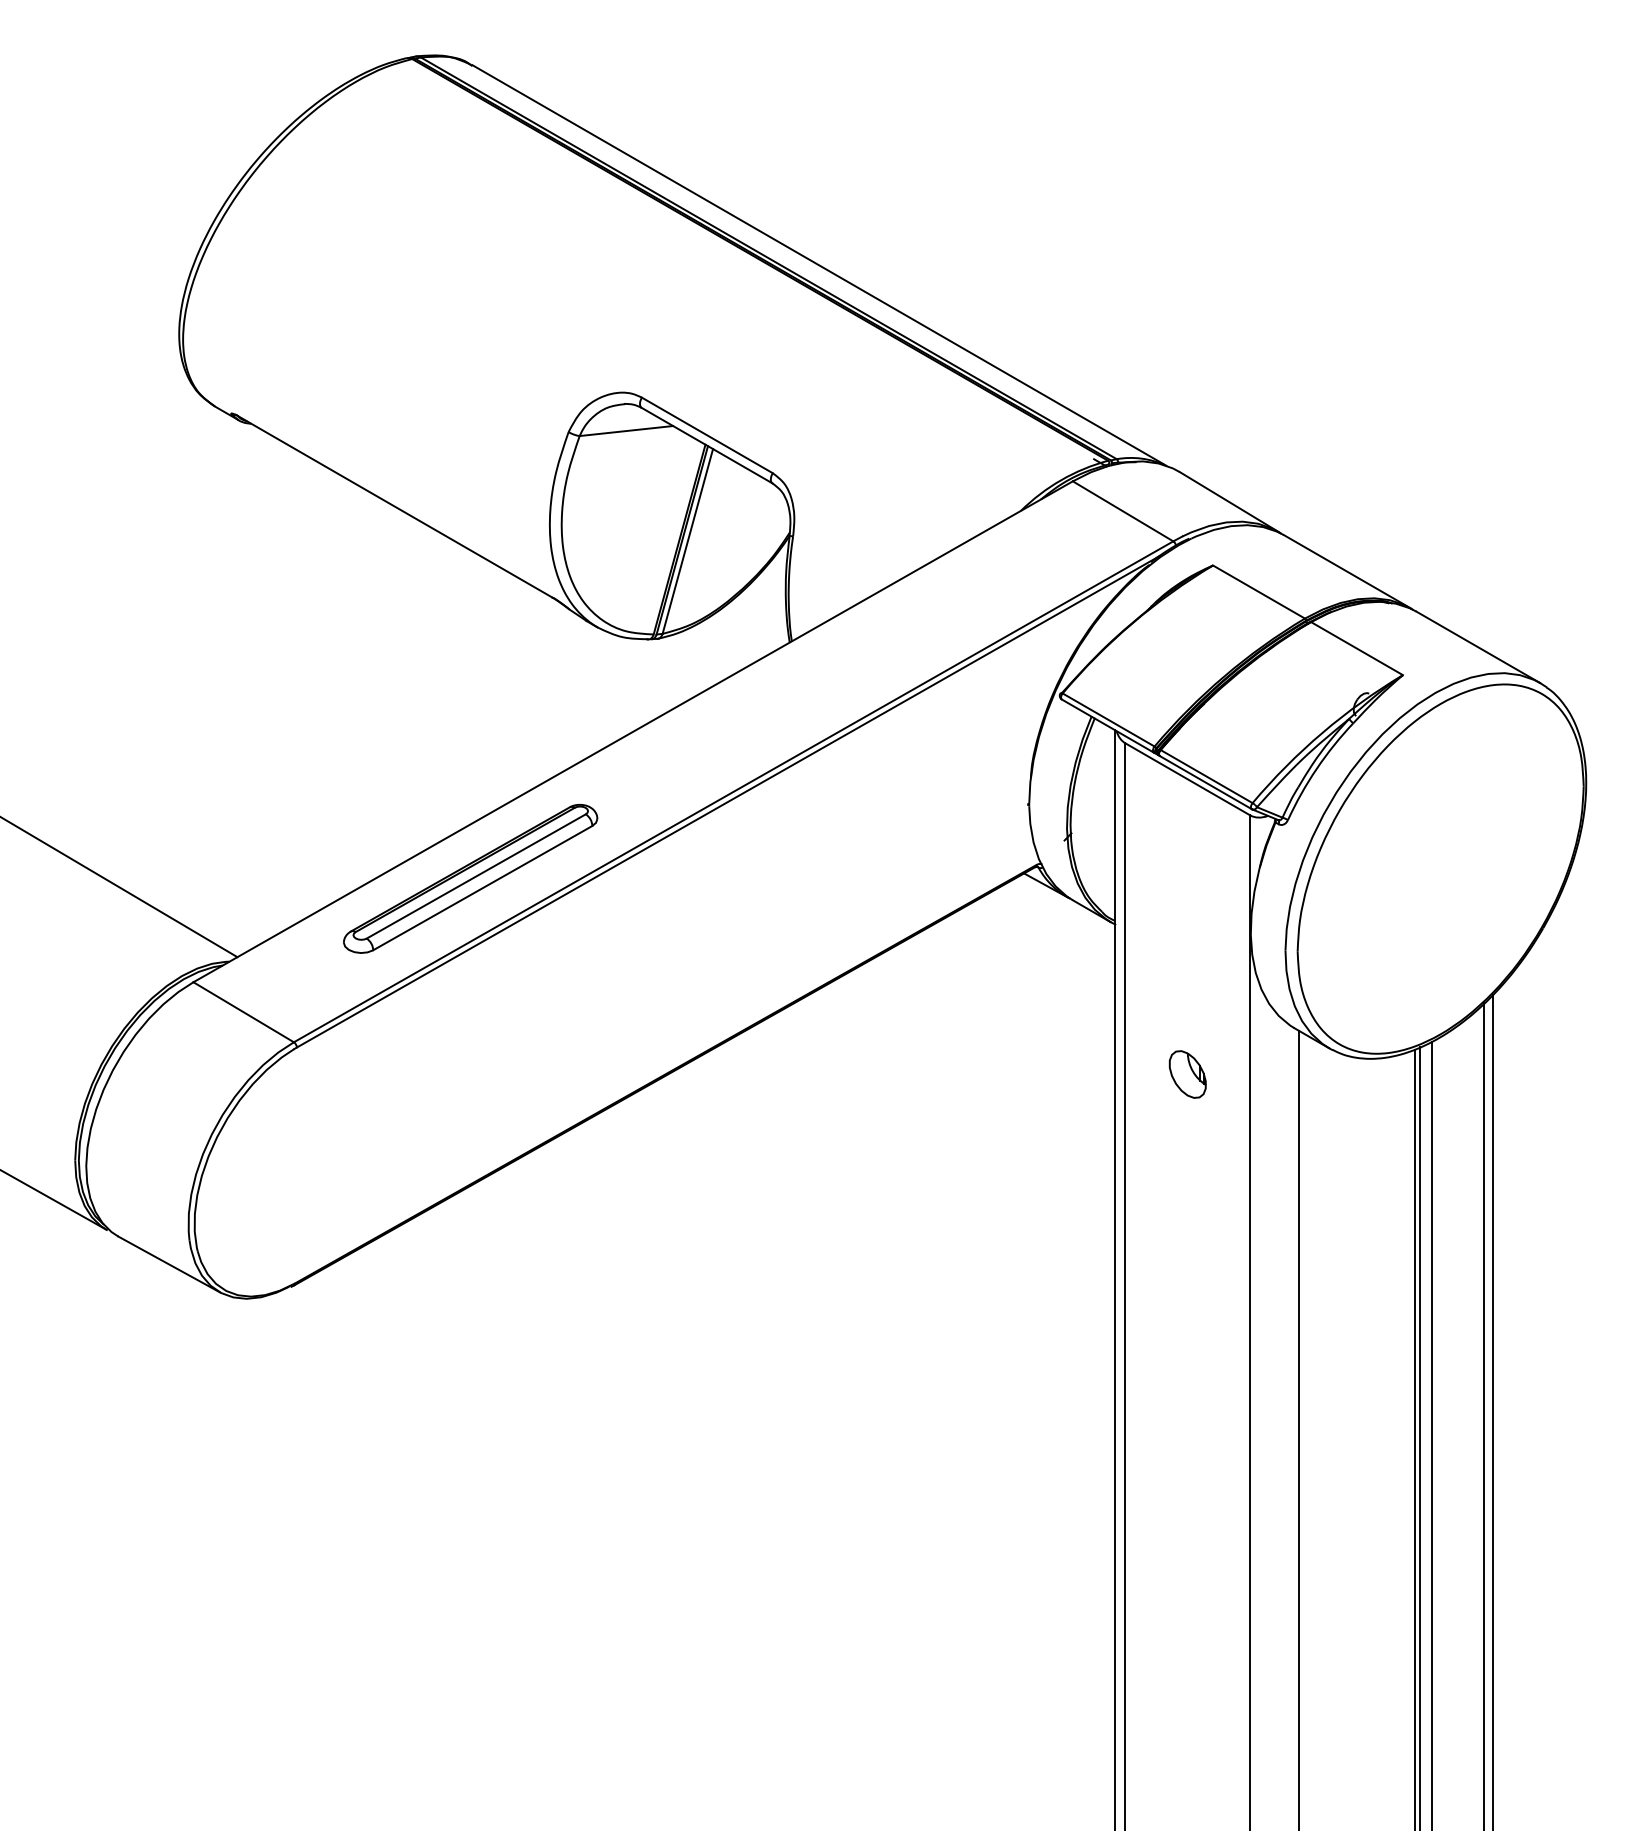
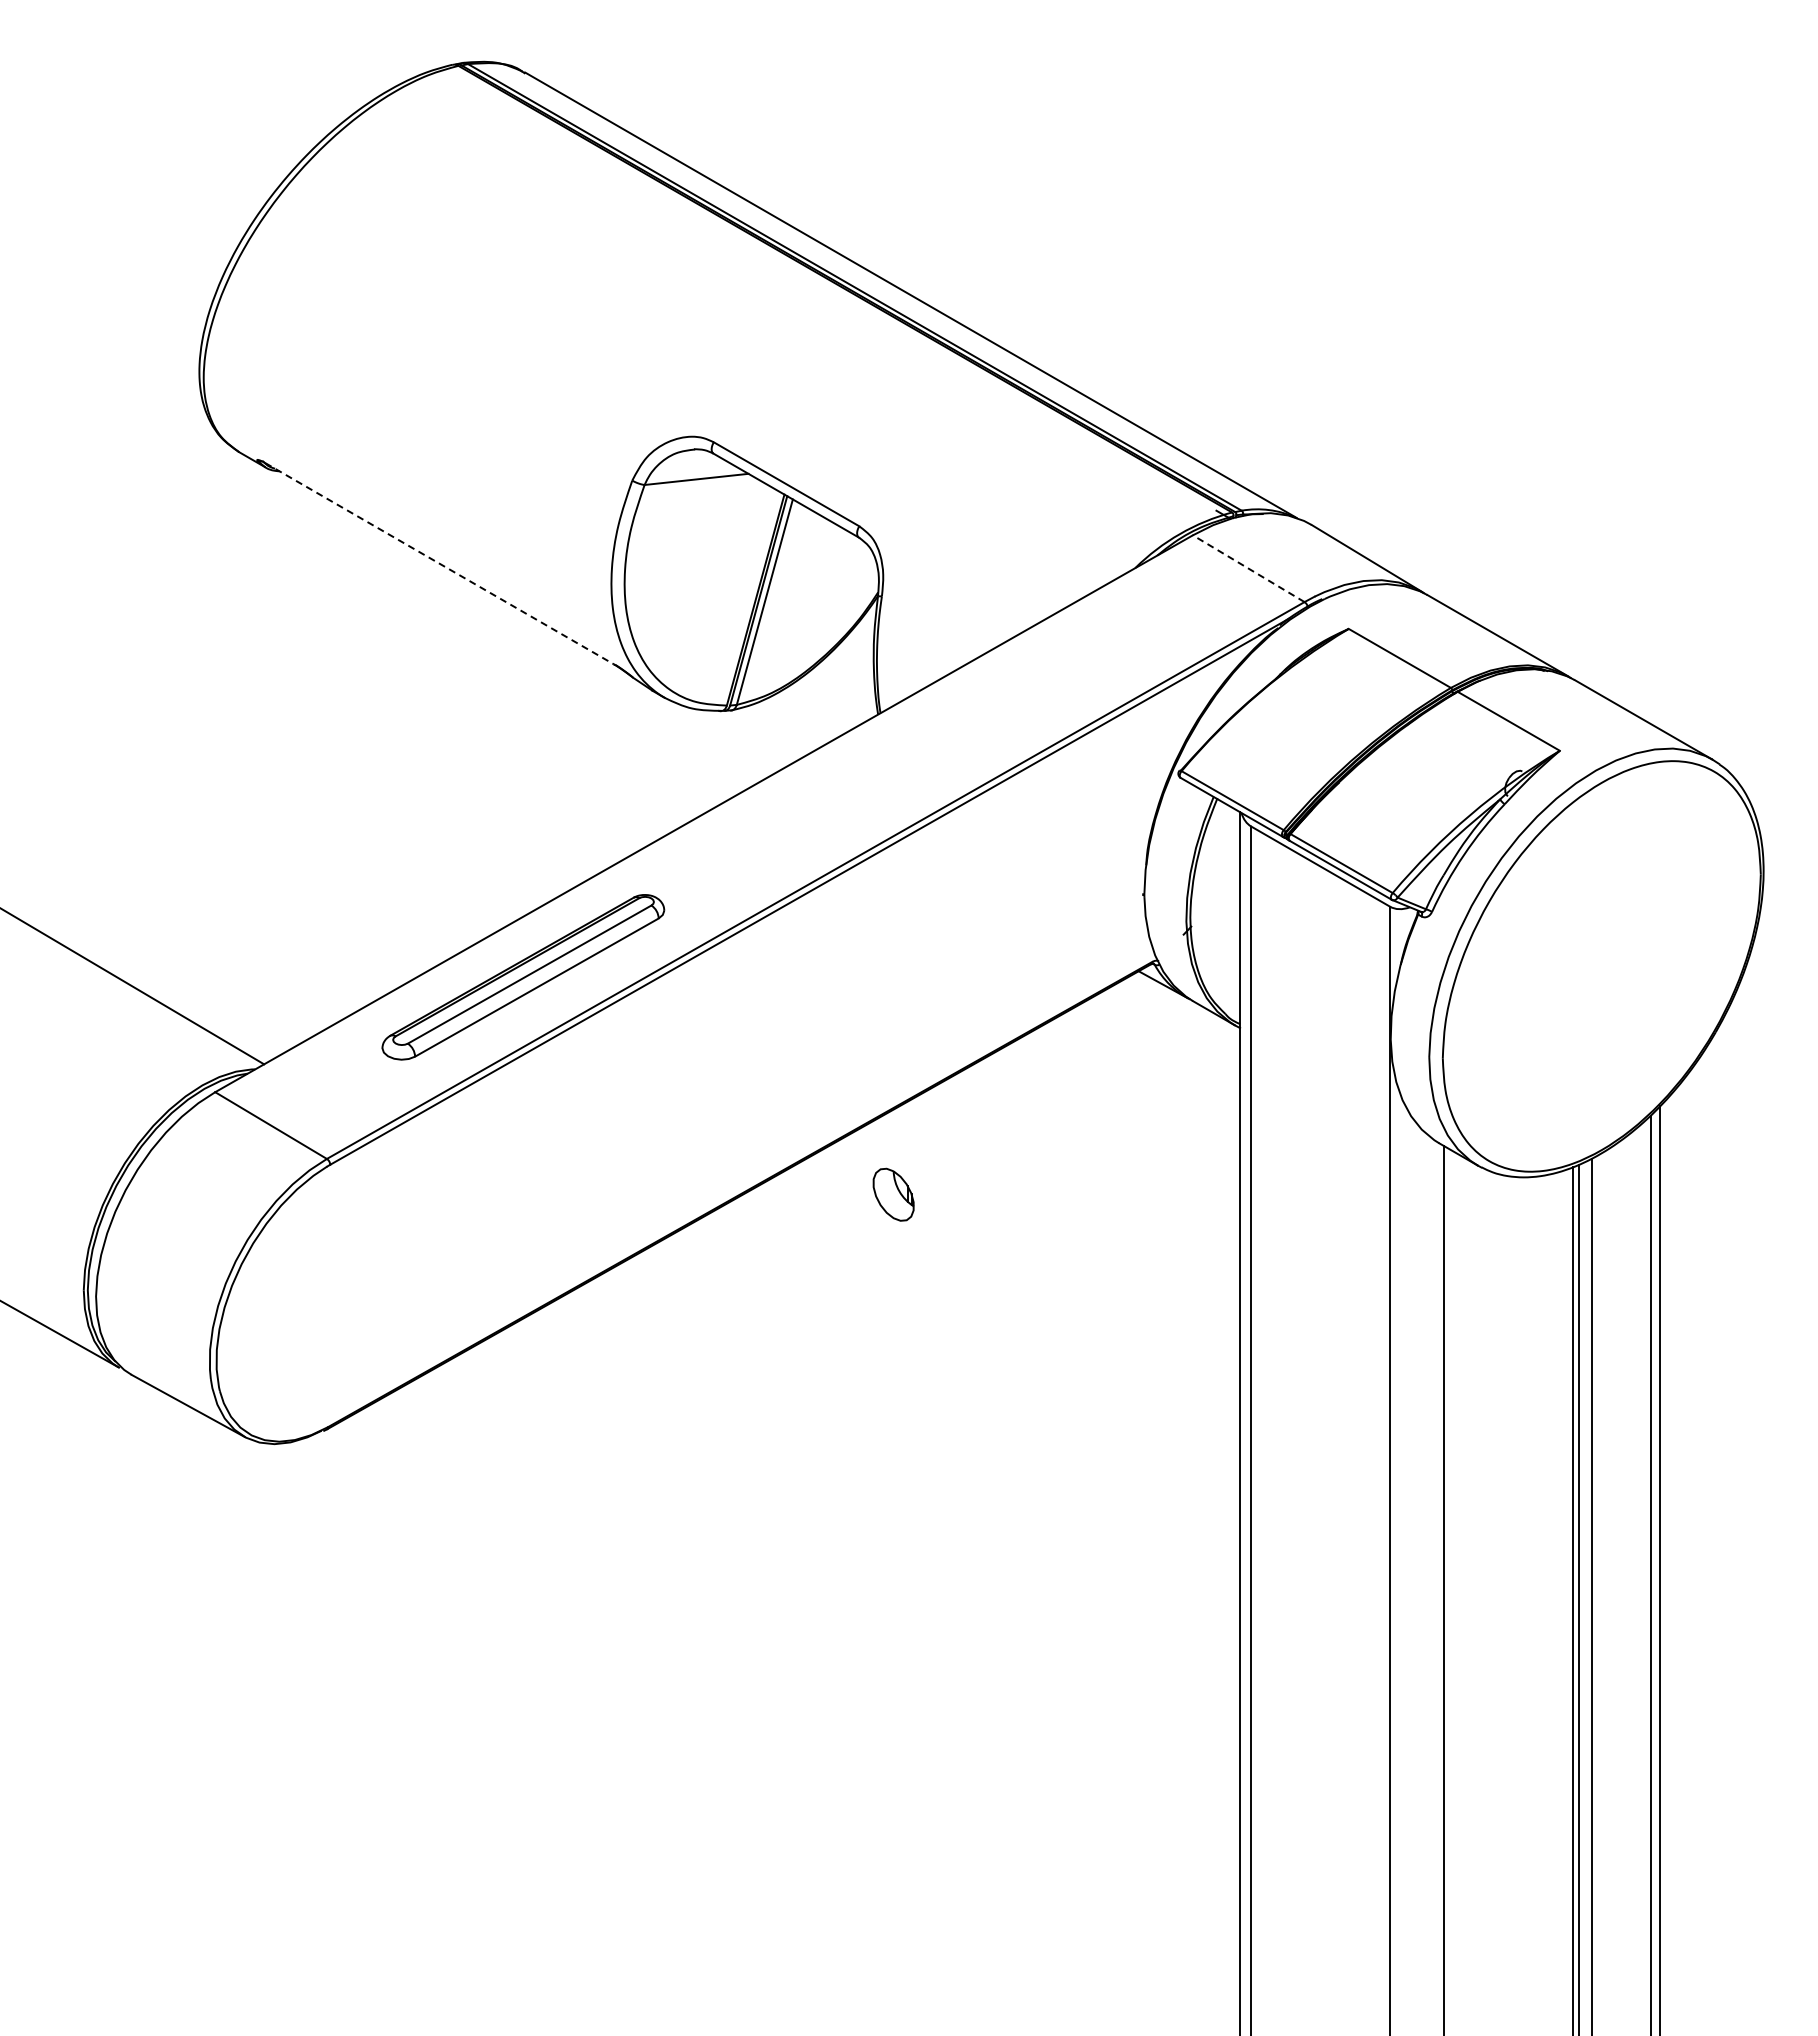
line: (396, 506) -> (440, 563), solid -> dashed
line: (1122, 511) -> (1248, 568), solid -> dashed
part: (1187, 1074) -> (893, 1194), moved

